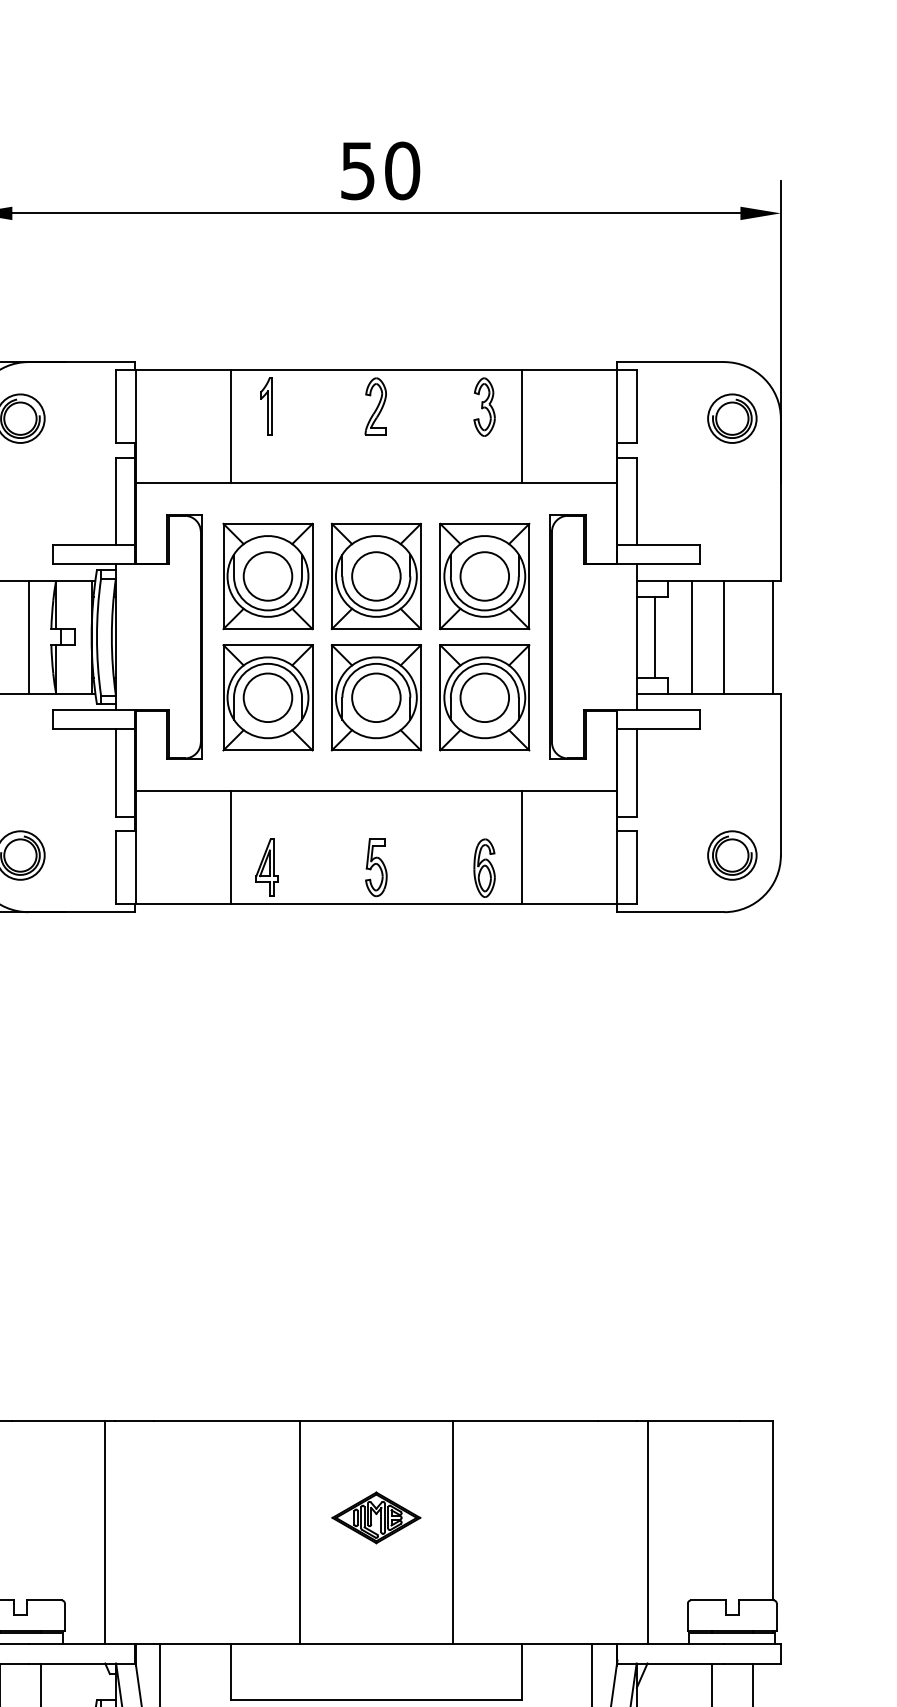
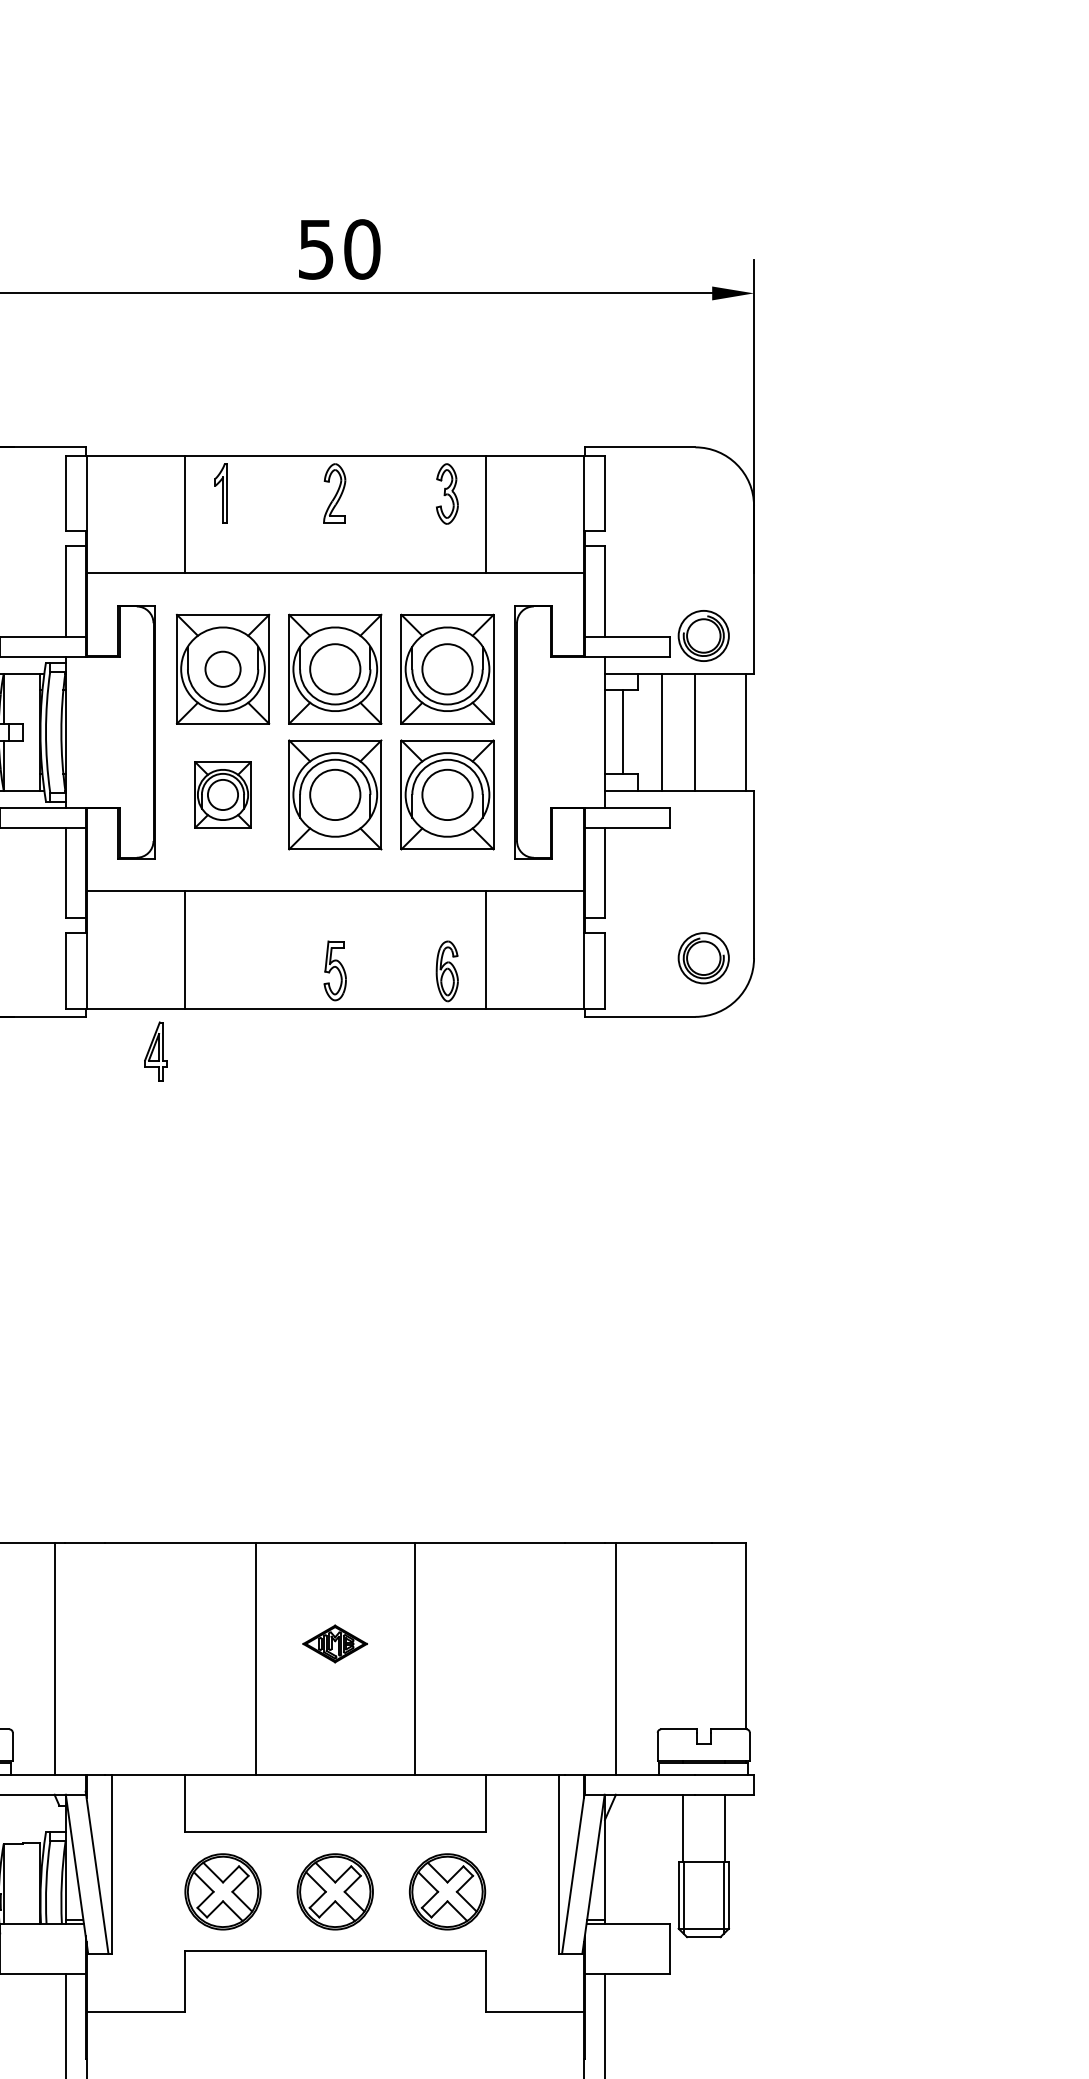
part: (732, 418) -> (703, 635), moved
circle: (267, 576) -> (222, 669), size x0.7
part: (267, 697) -> (222, 794), size x0.6
part: (266, 867) -> (155, 1051), moved
part: (375, 1517) -> (334, 1643), size x0.7

